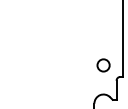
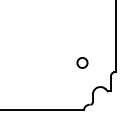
circle: (103, 64) -> (82, 62), moved

